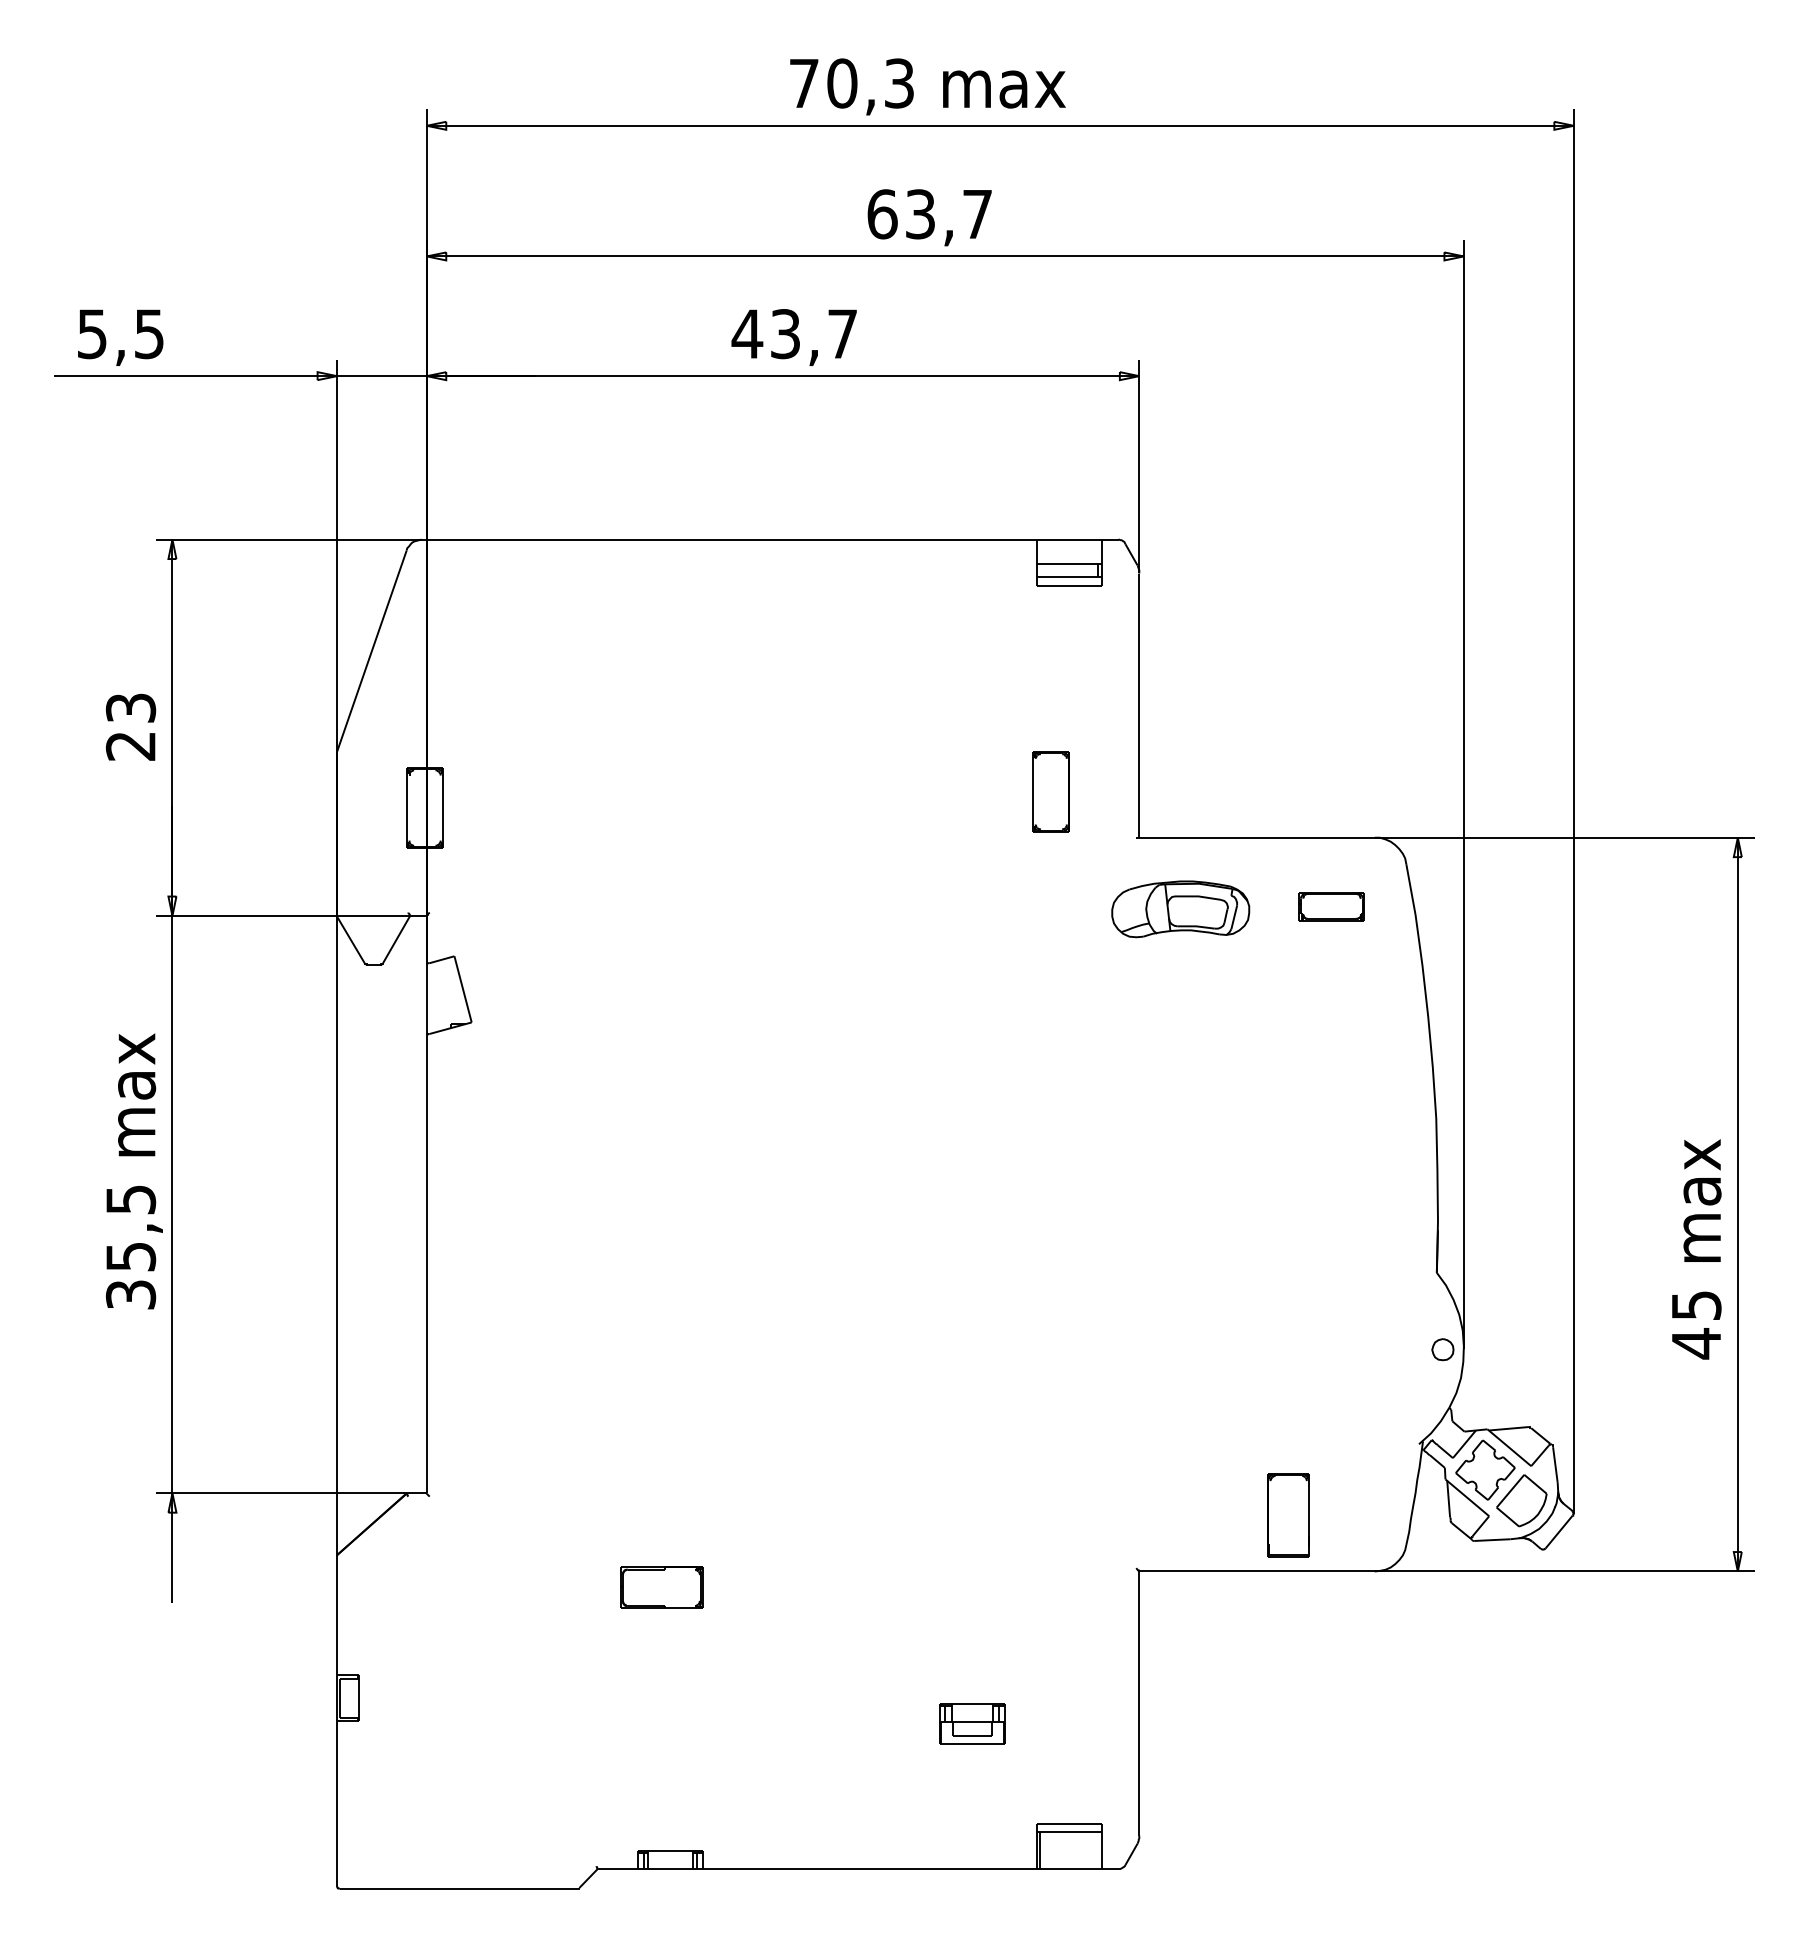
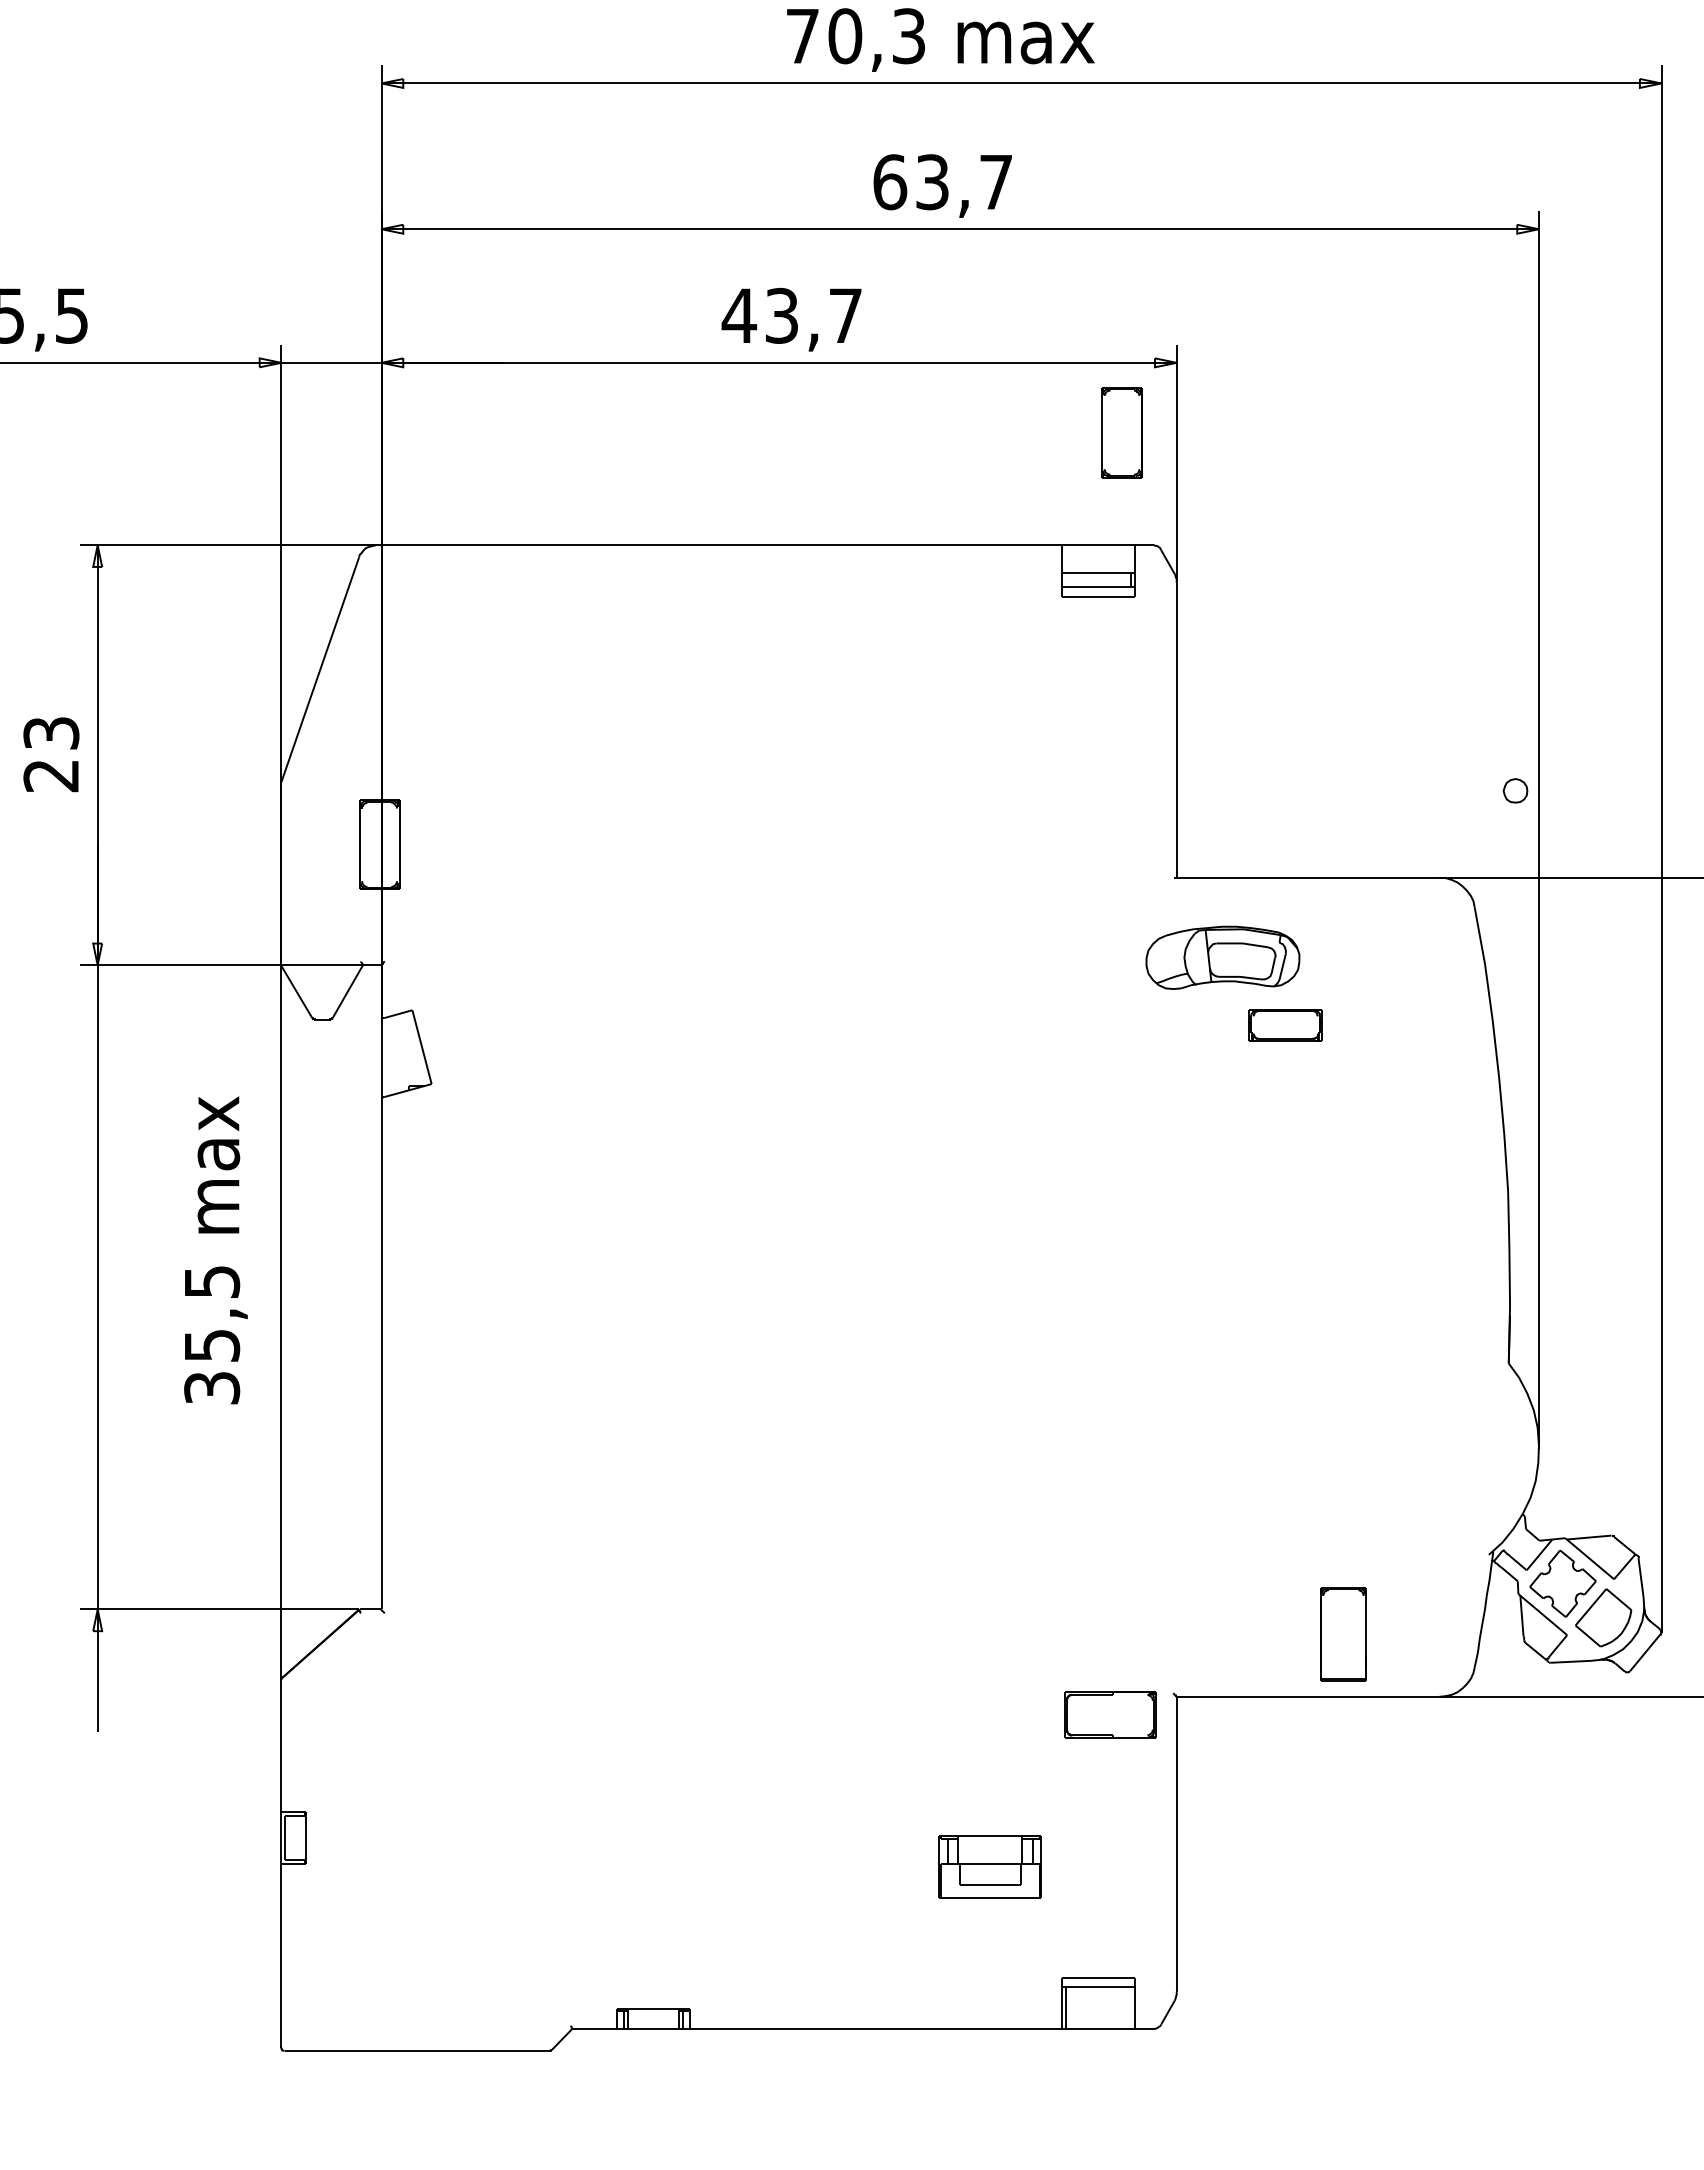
part: (1050, 791) -> (1121, 432), moved
part: (1331, 906) -> (1285, 1025), moved
text: (133, 1171) -> (214, 1250), moved
part: (1442, 1349) -> (1515, 790), moved
part: (661, 1587) -> (1109, 1714), moved
part: (972, 1723) -> (990, 1866), size x1.4

